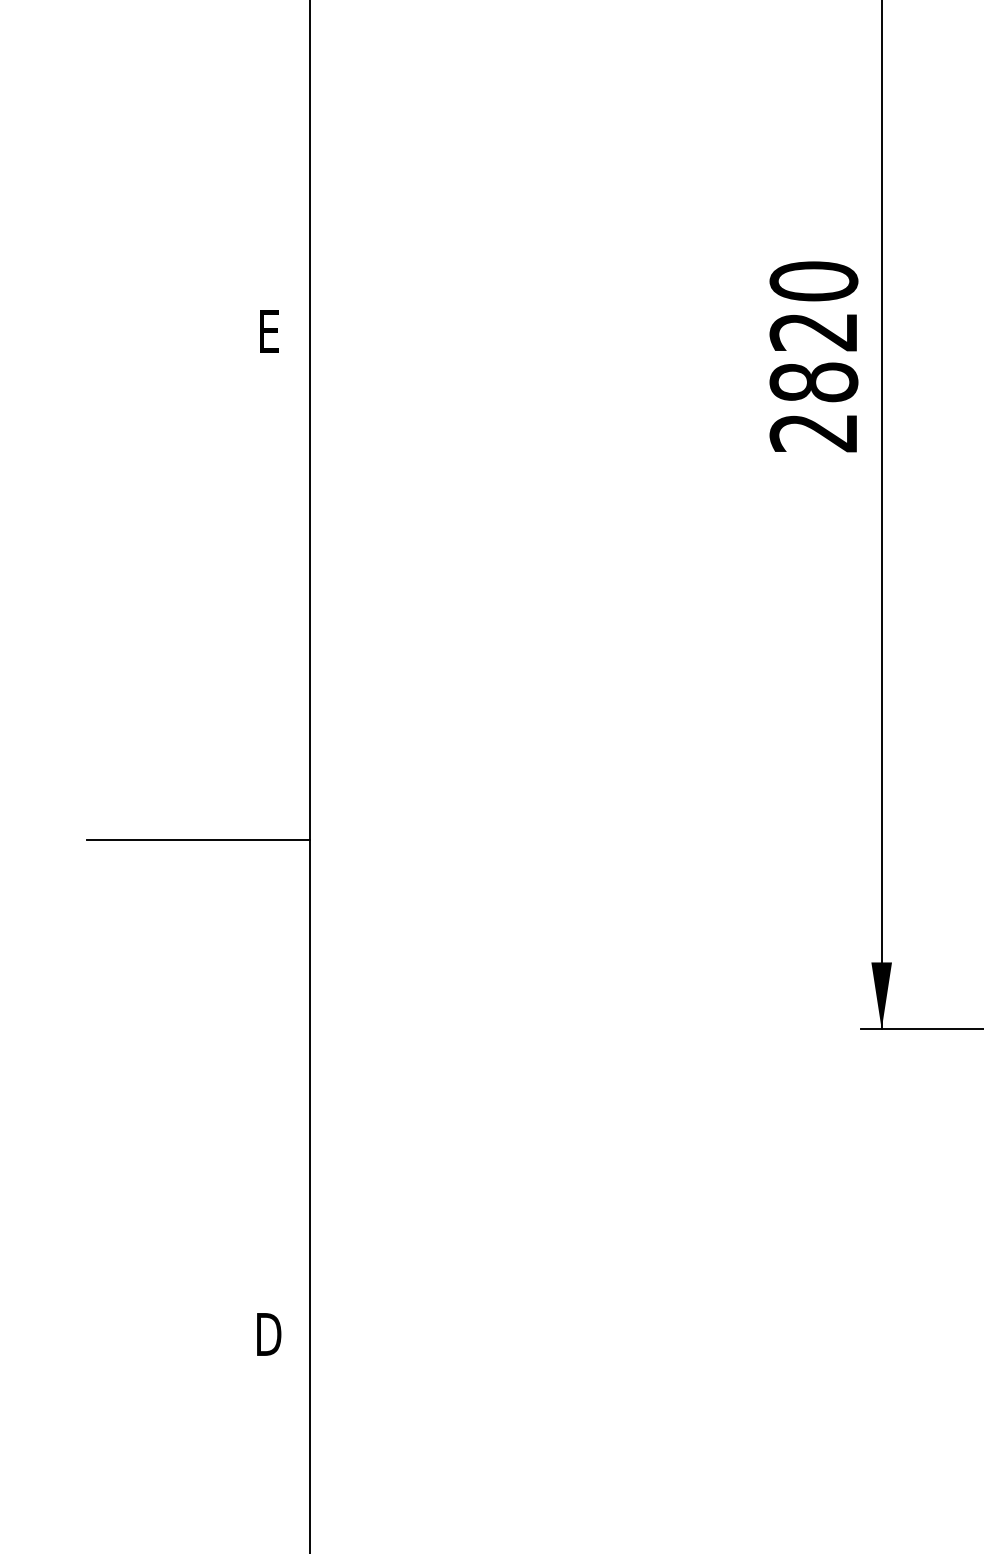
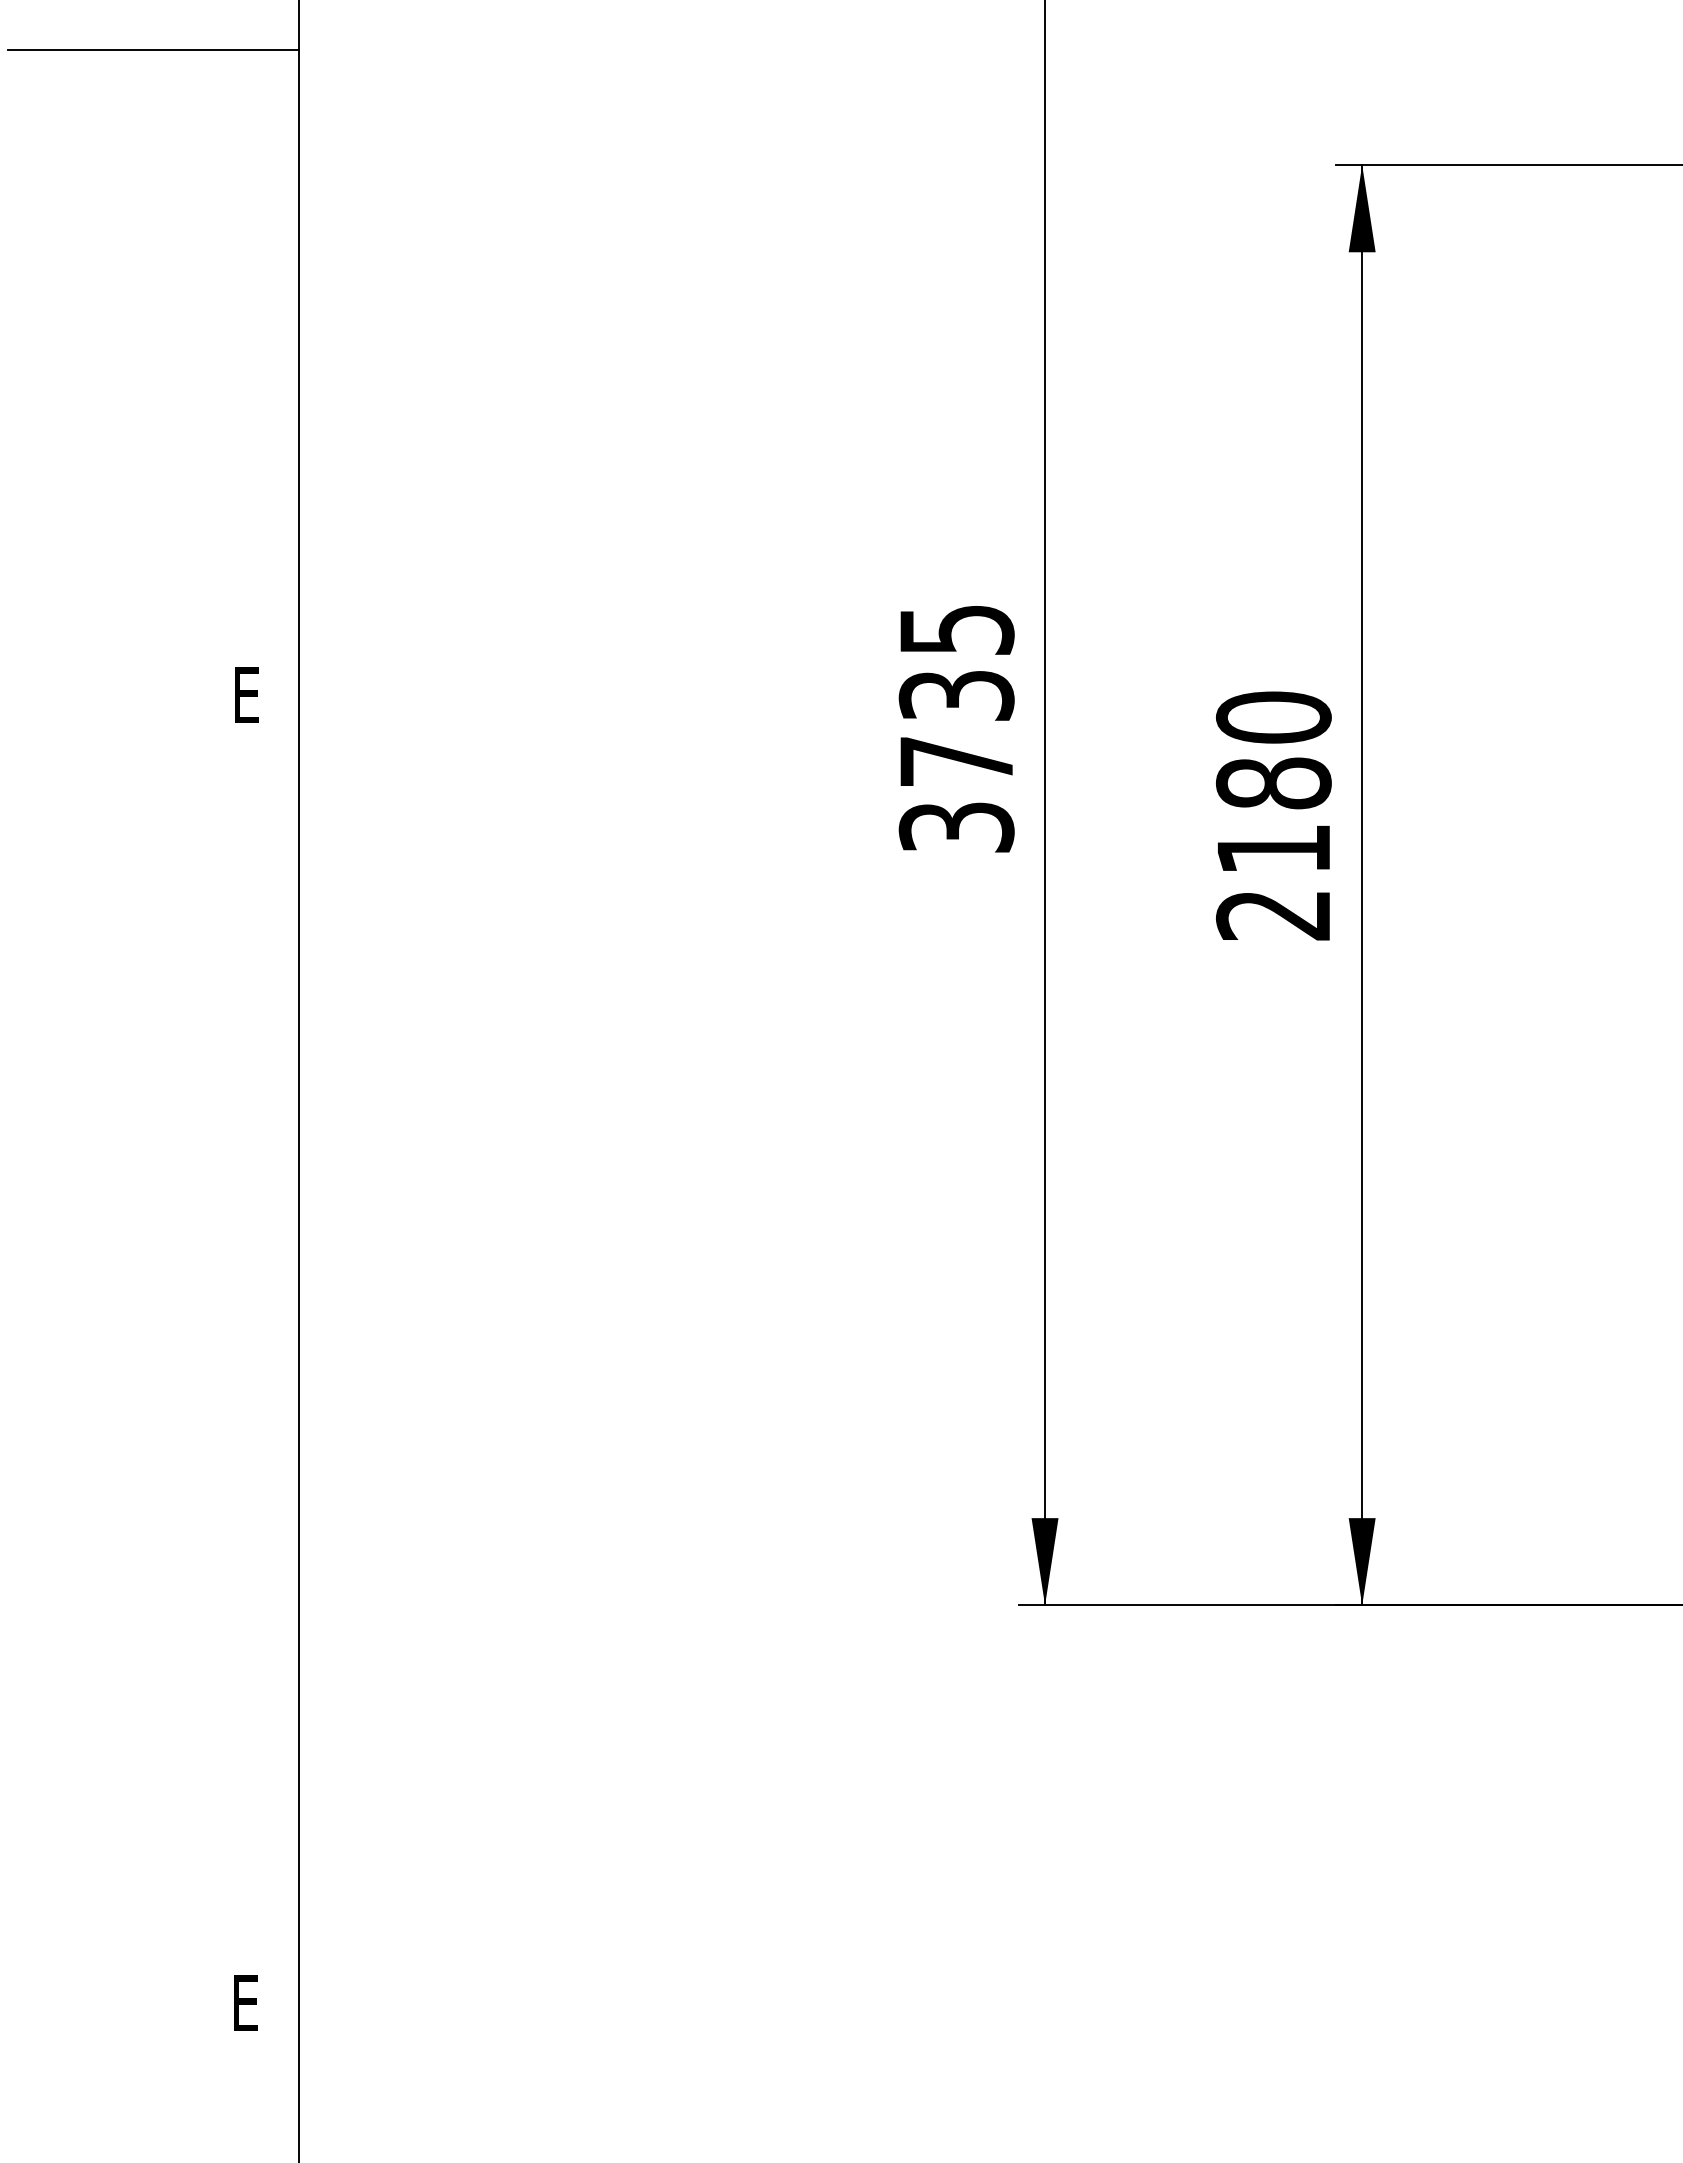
text: (813, 356) -> (956, 727), 2820 -> 3735
line: (198, 840) -> (153, 1358), removed
text: (269, 1334) -> (246, 2003), D -> E

